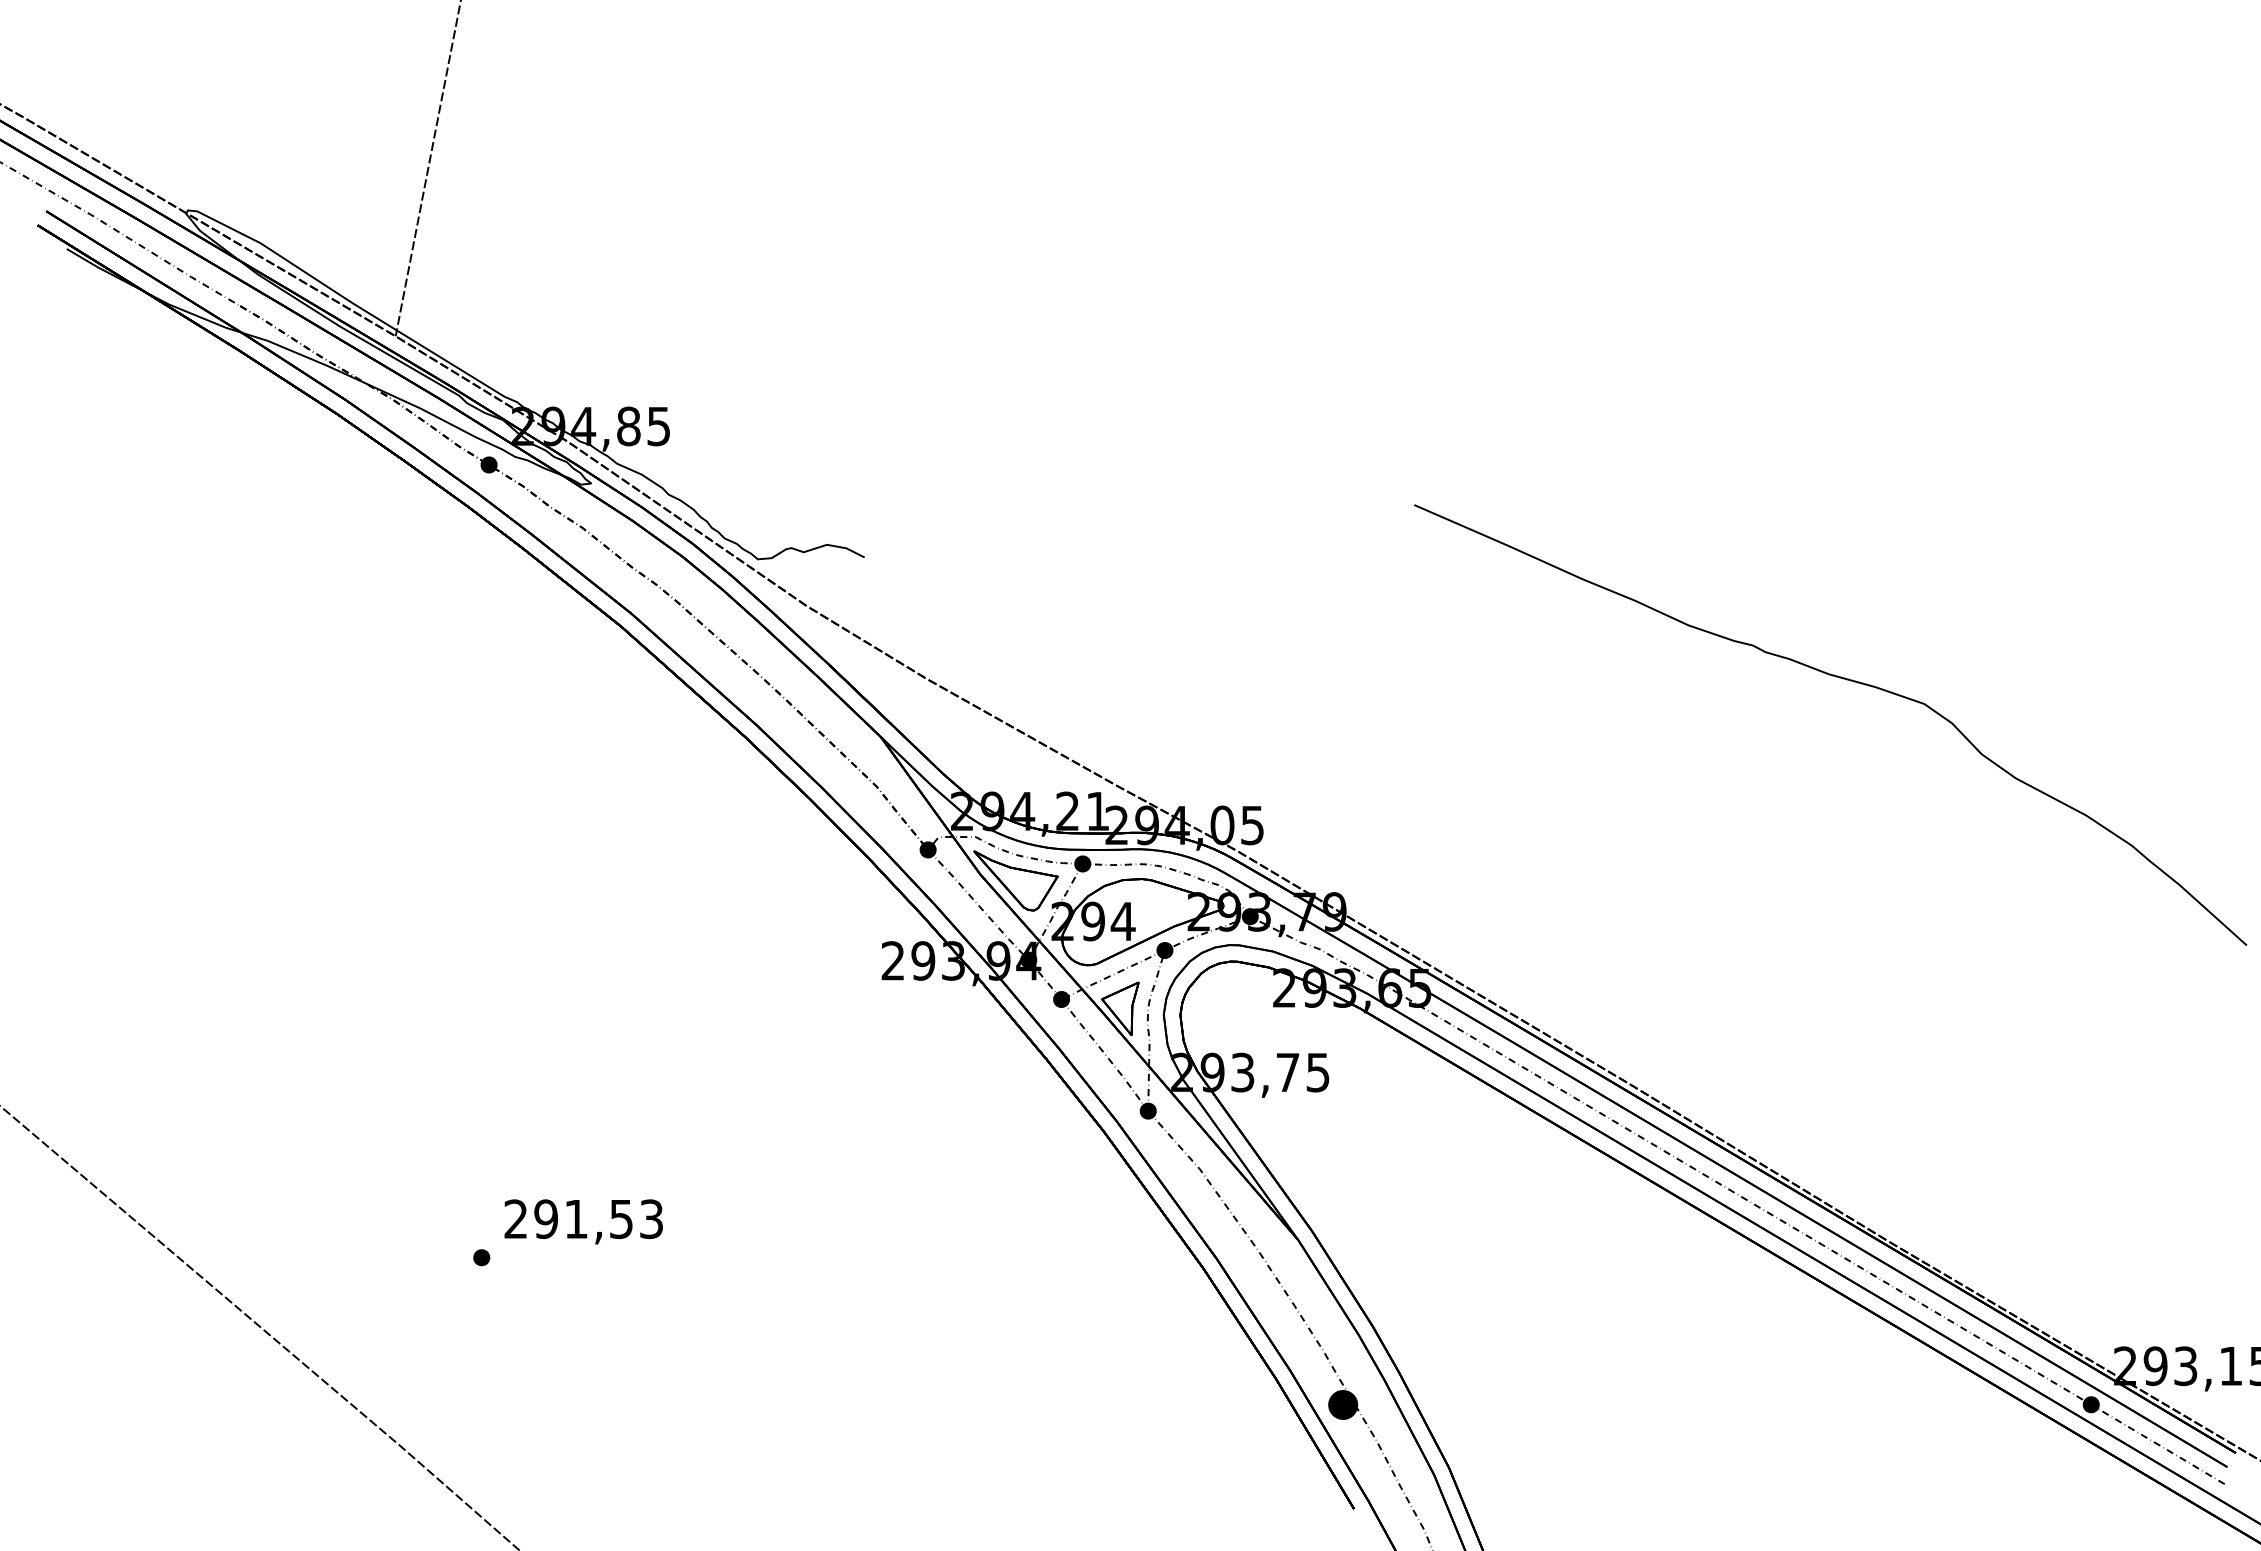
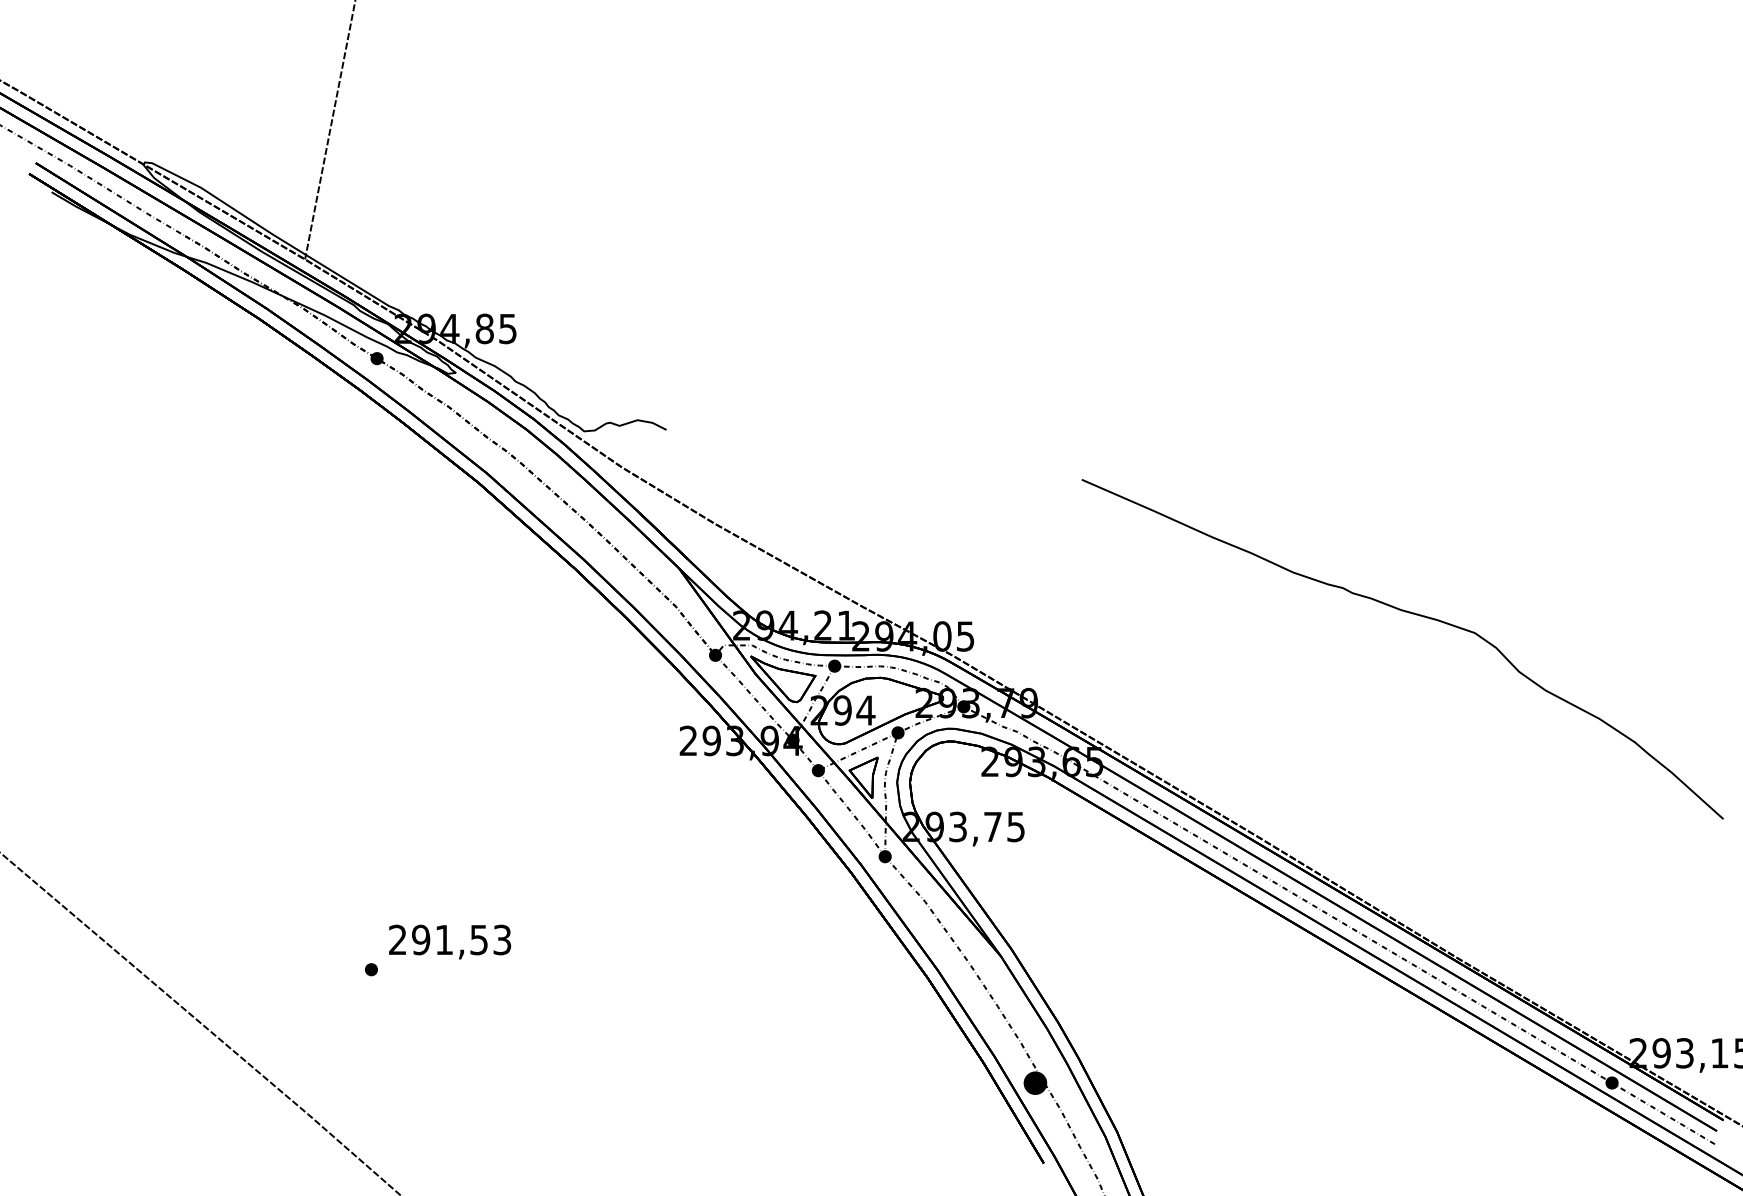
curve: (1846, 680) -> (1414, 614), moved

